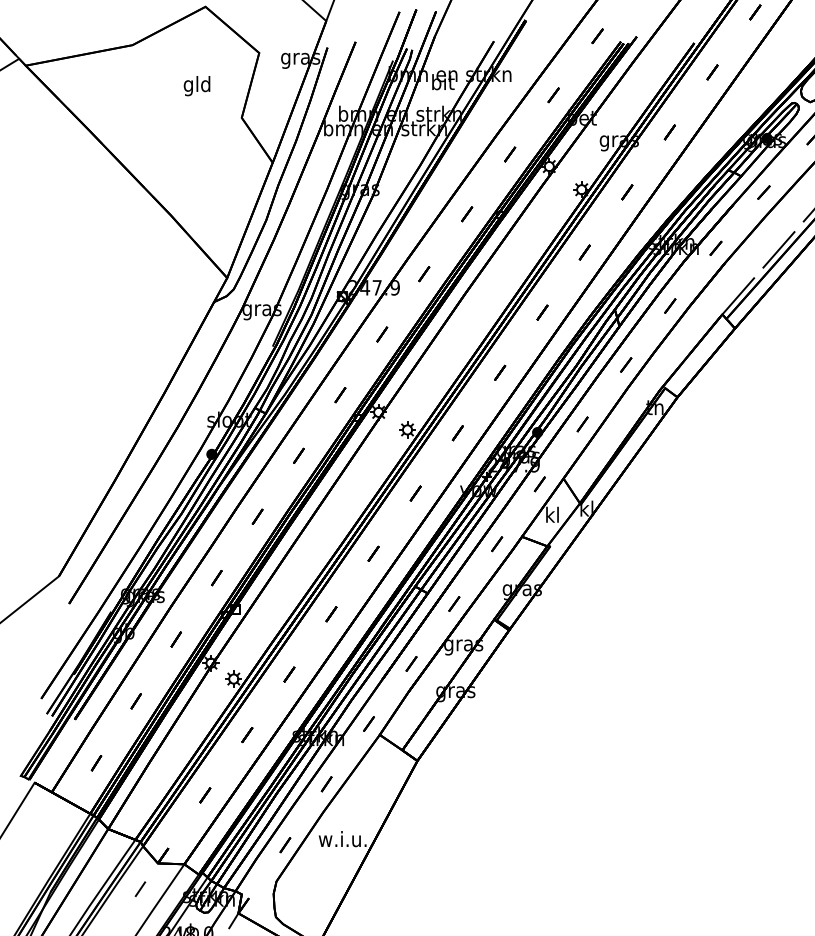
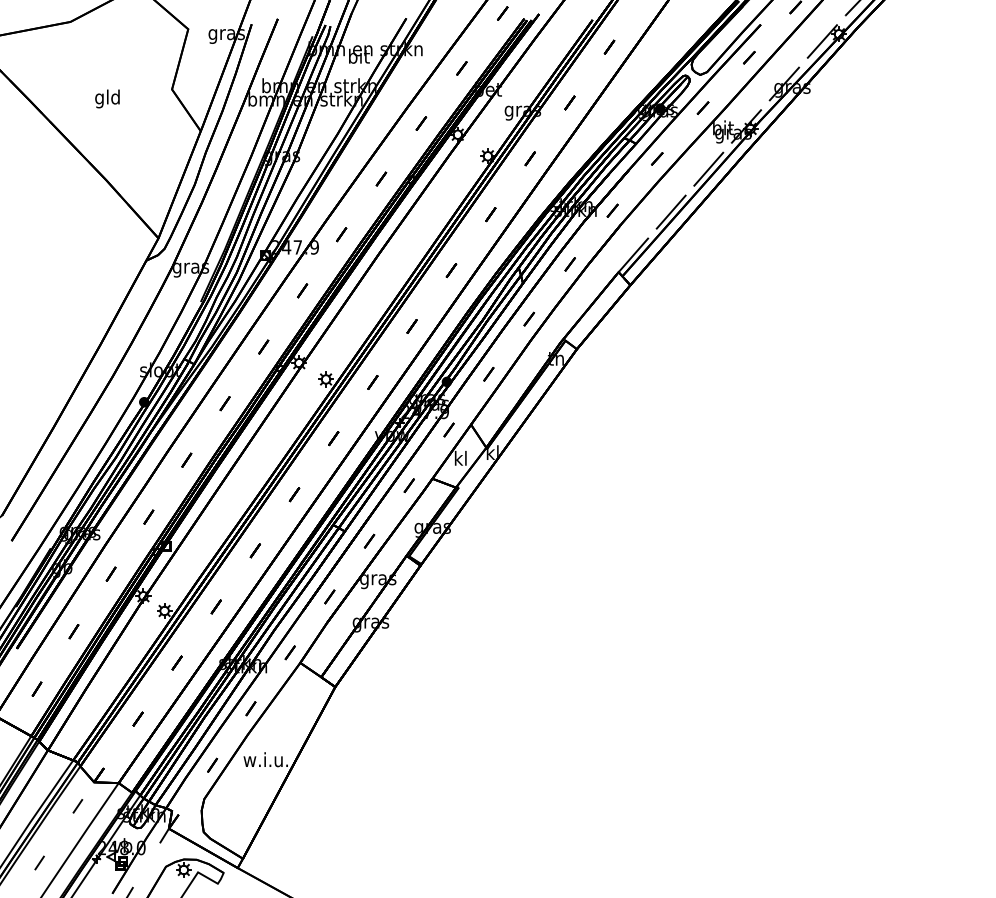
text: (197, 85) -> (107, 98), moved

